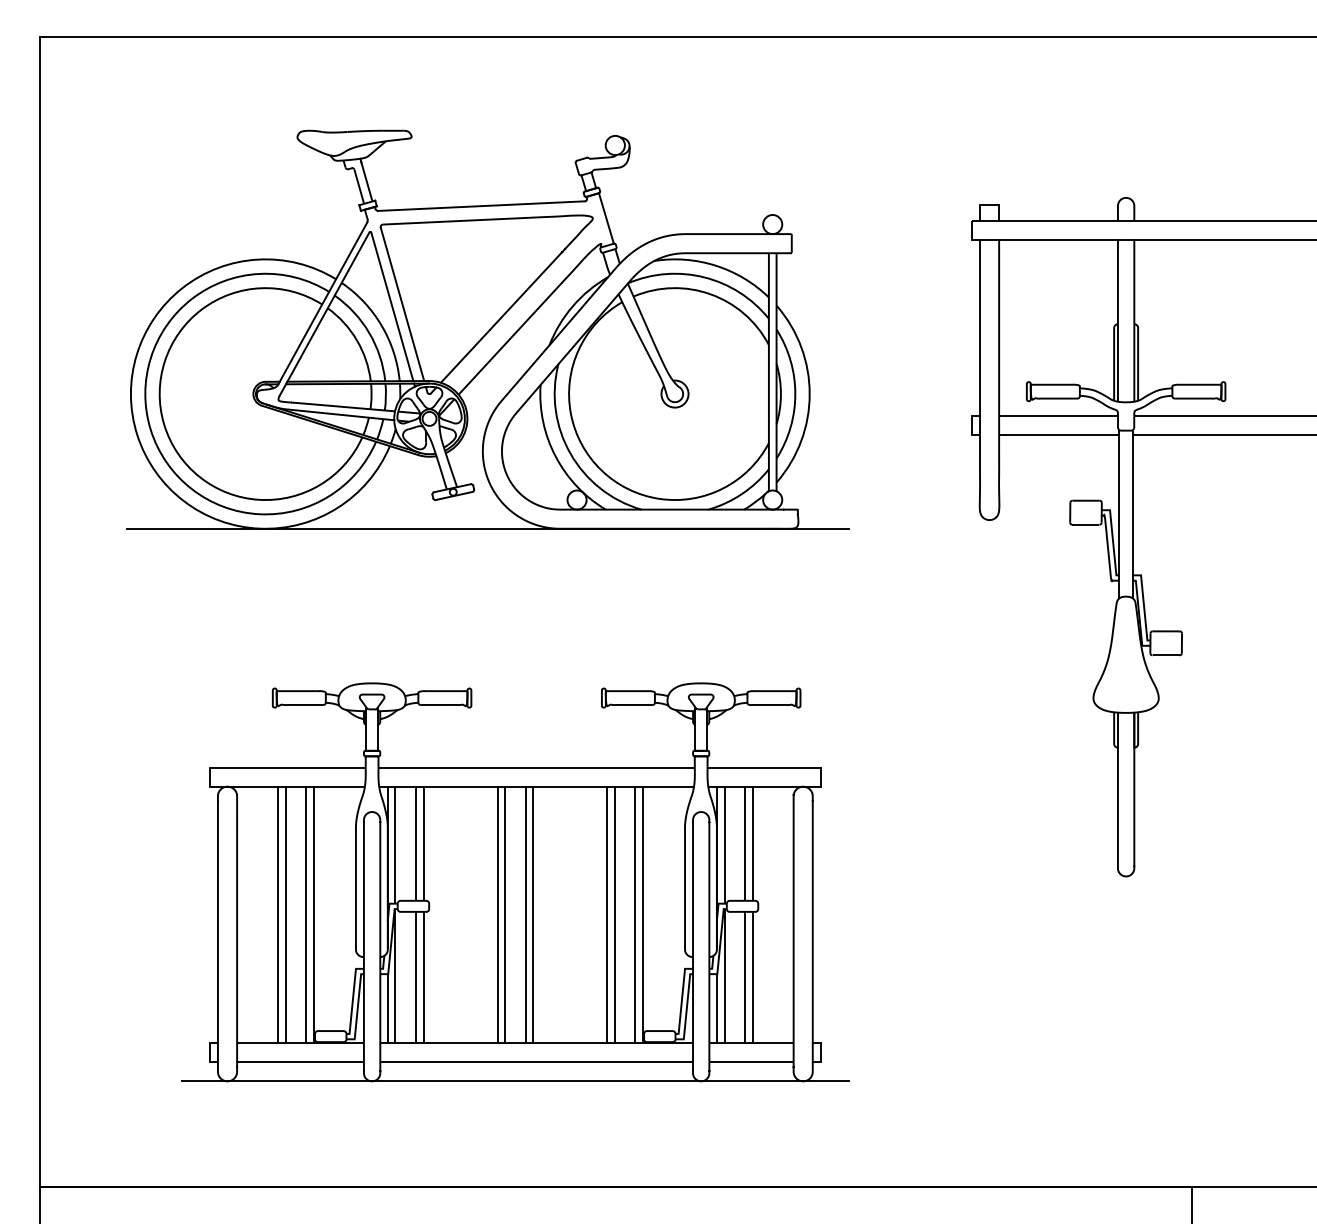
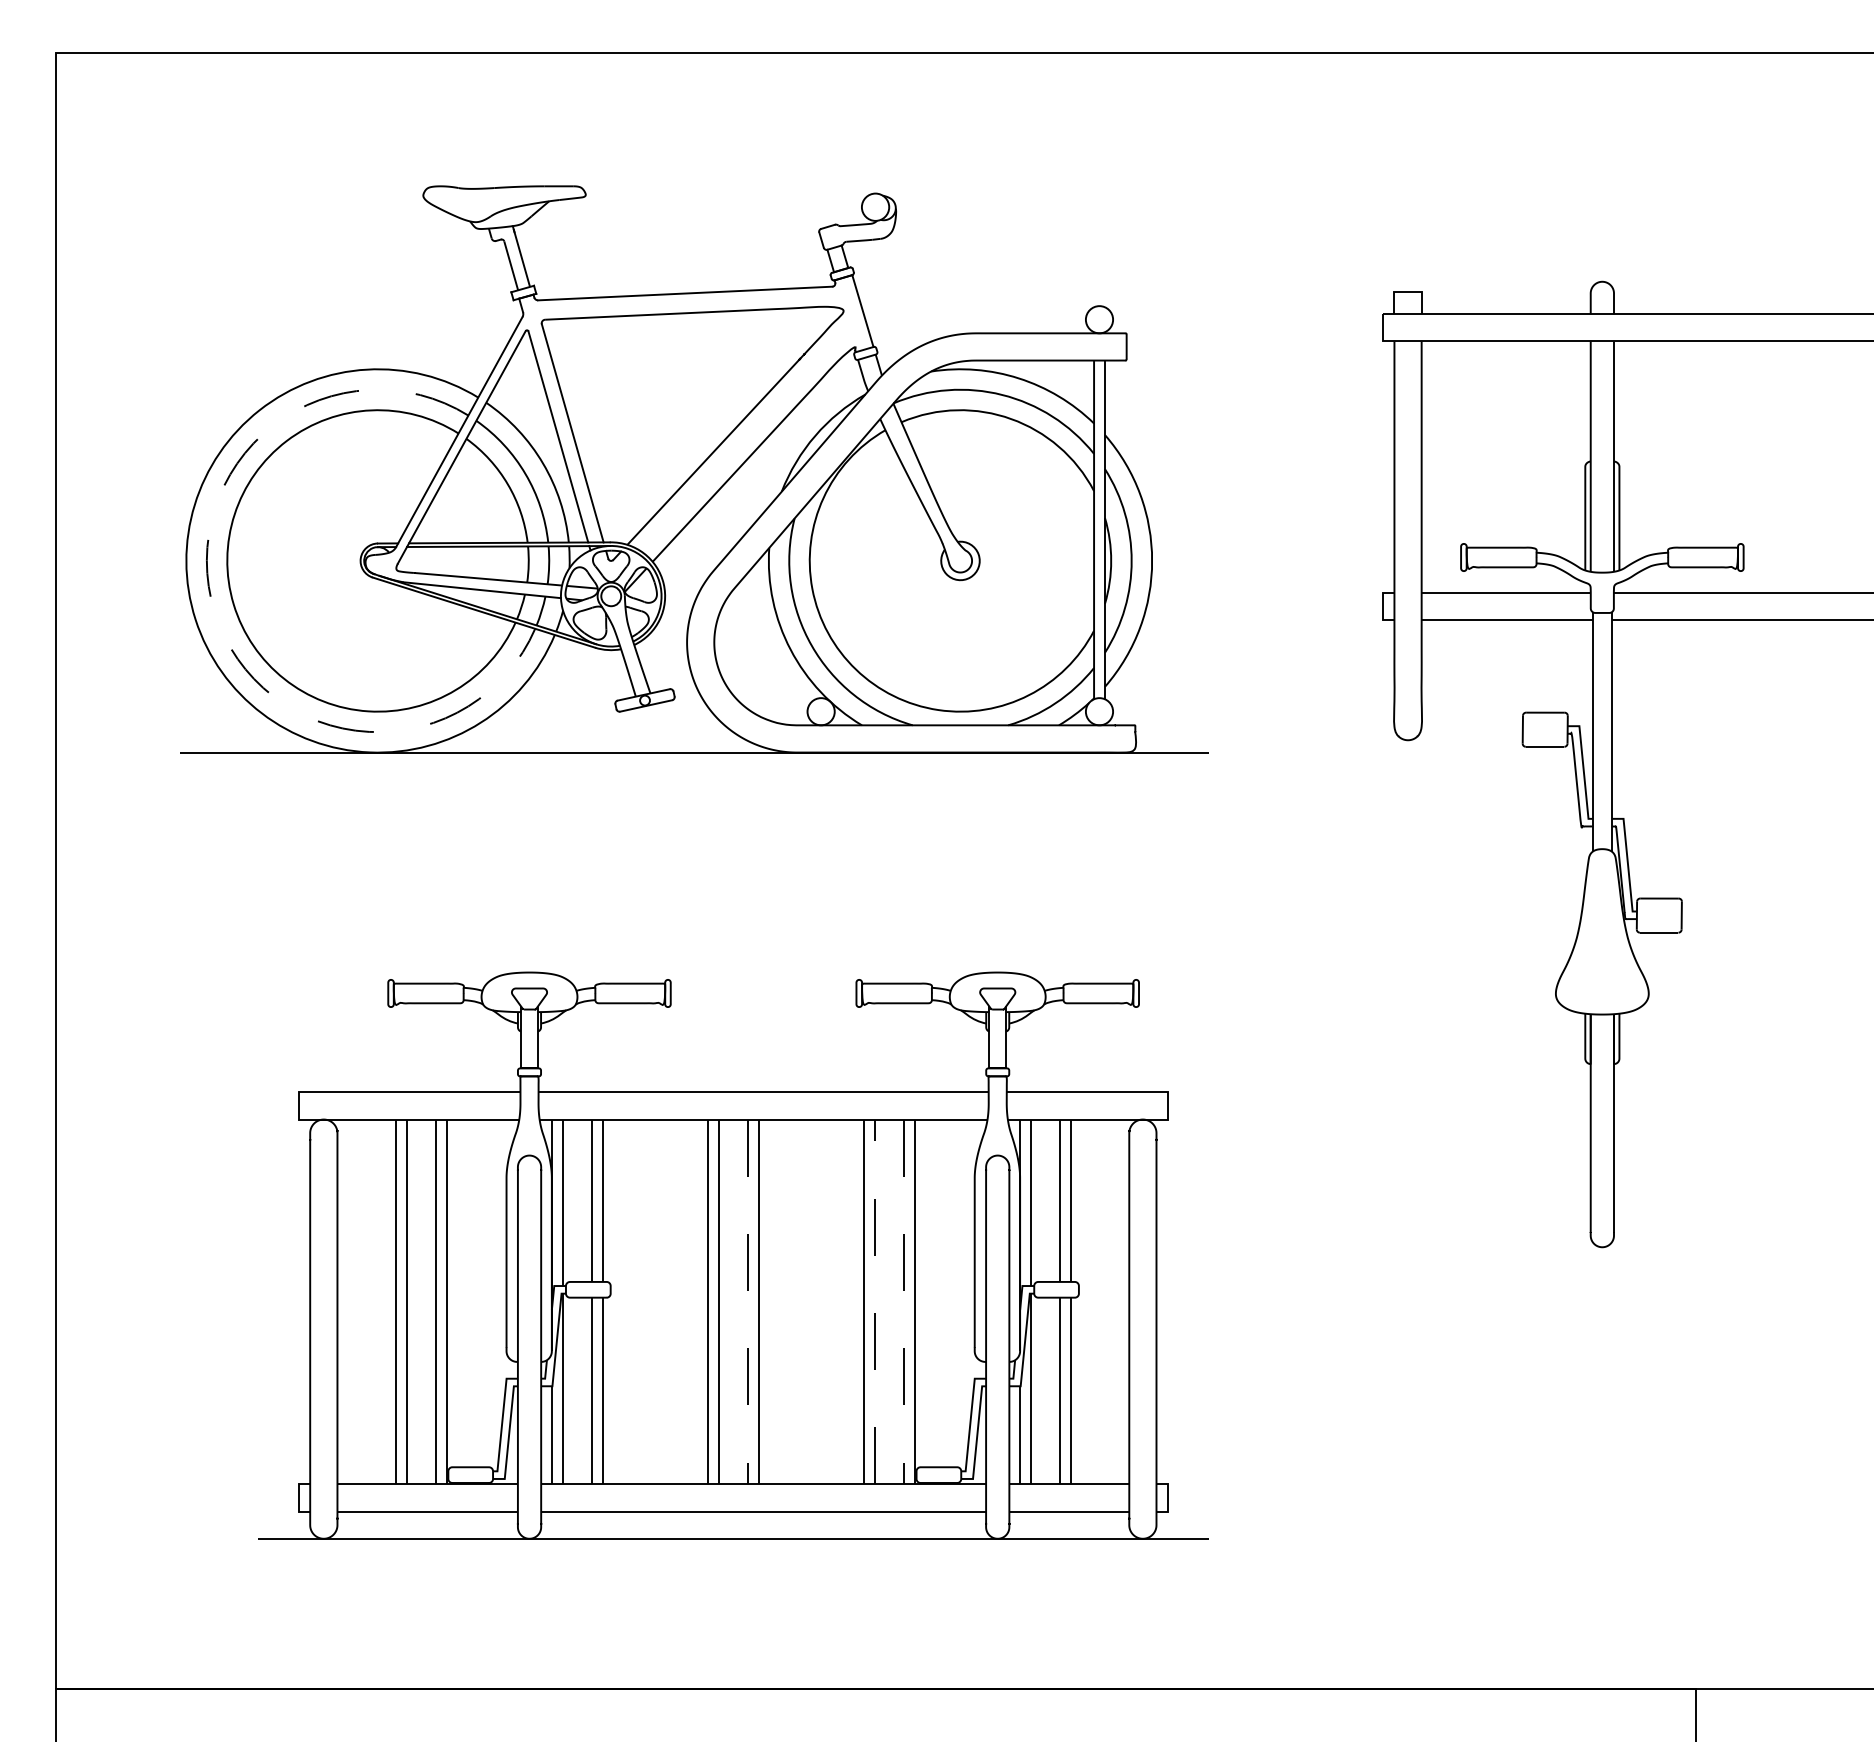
arc: (150, 430) -> (214, 612), solid -> dashed
line: (614, 914) -> (874, 1301), solid -> dashed
line: (525, 915) -> (747, 1302), solid -> dashed
line: (635, 915) -> (904, 1302), solid -> dashed

